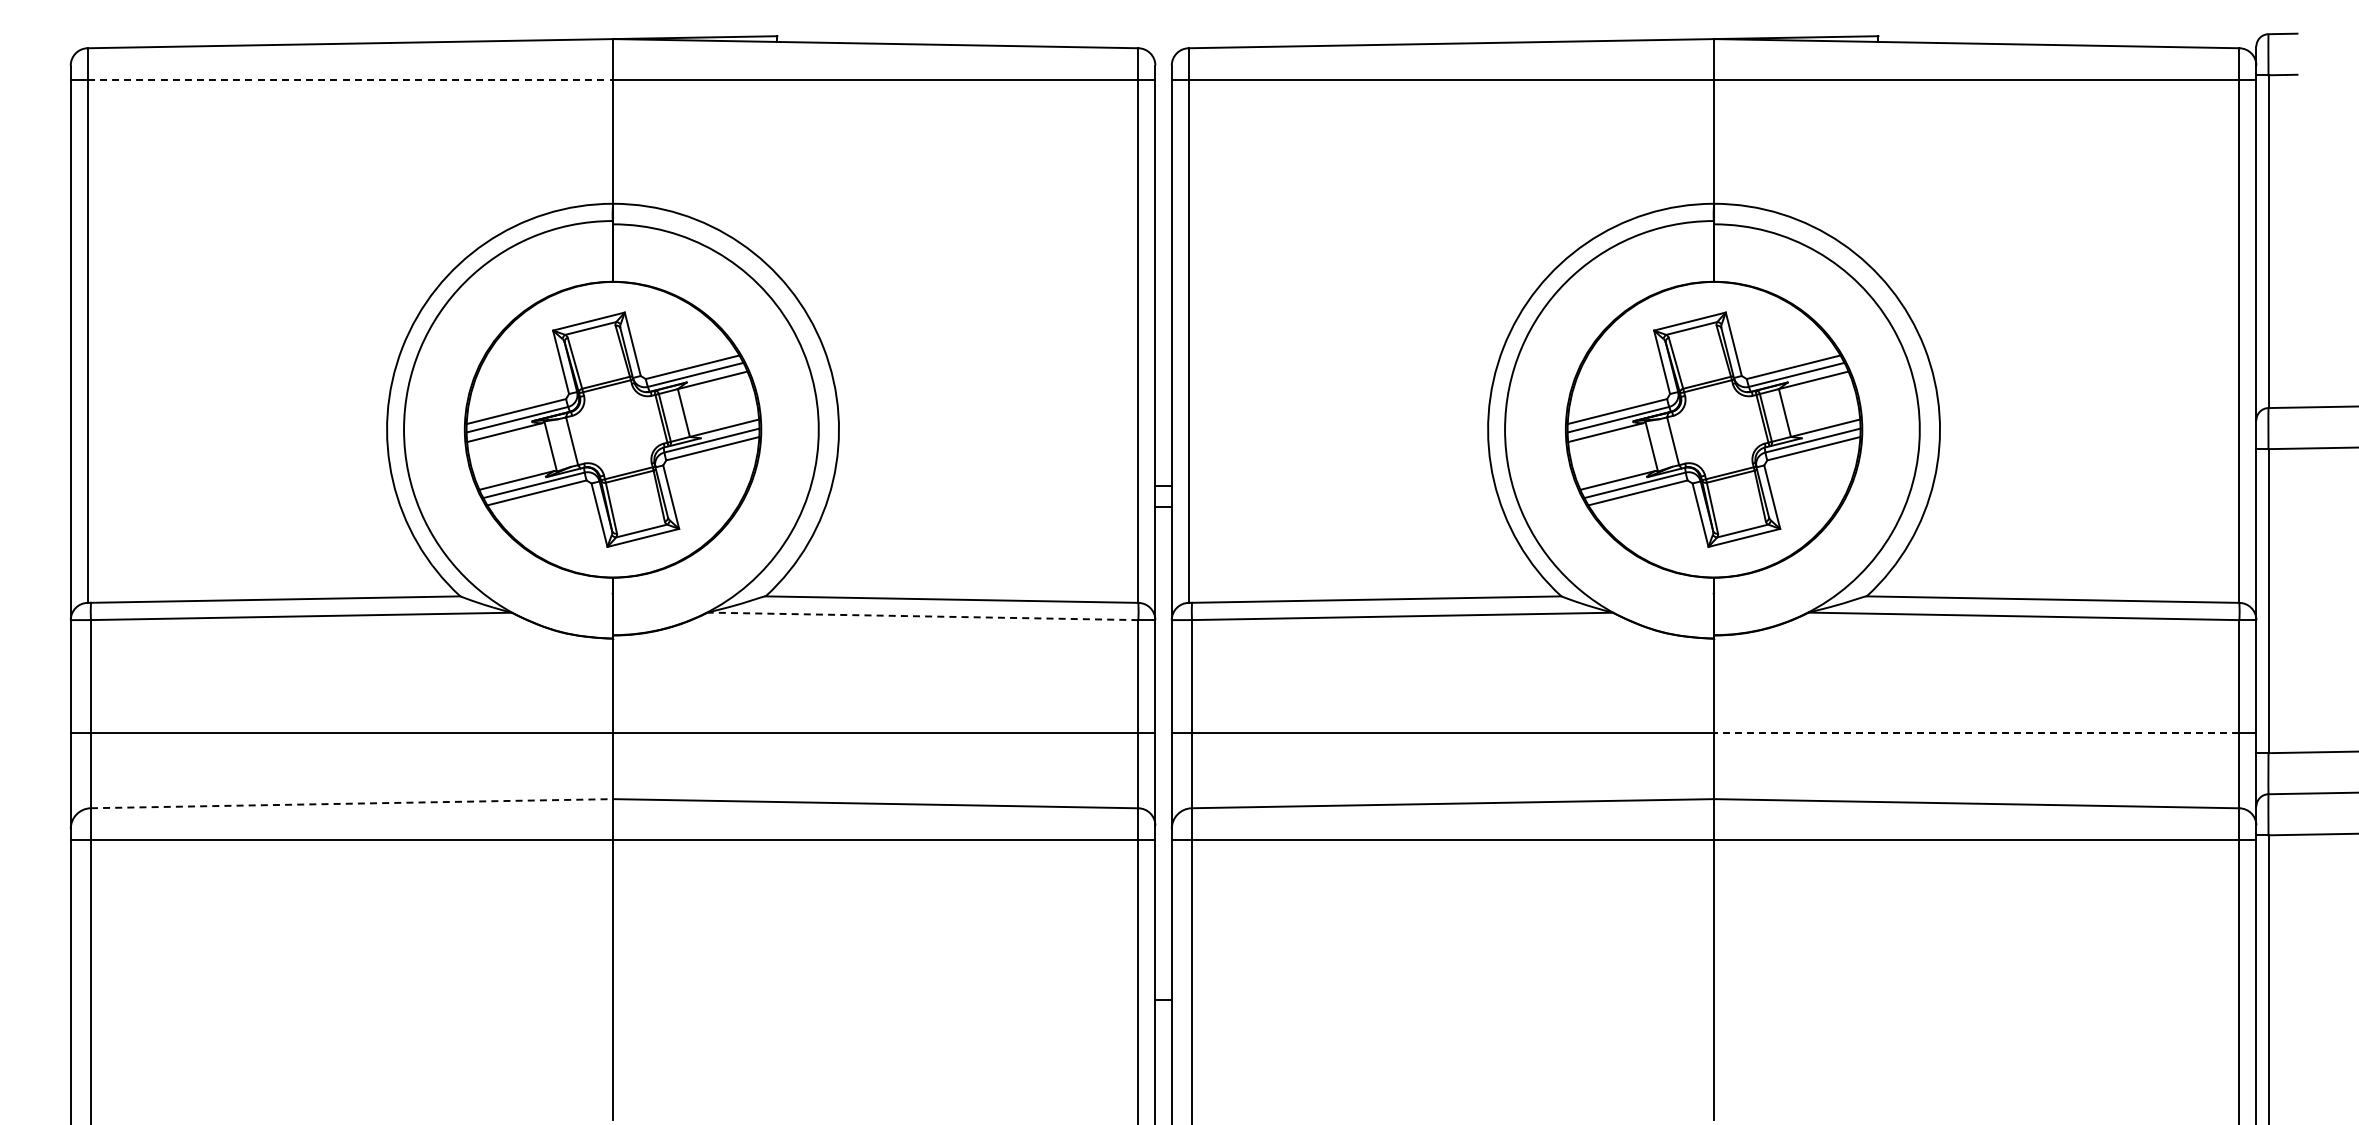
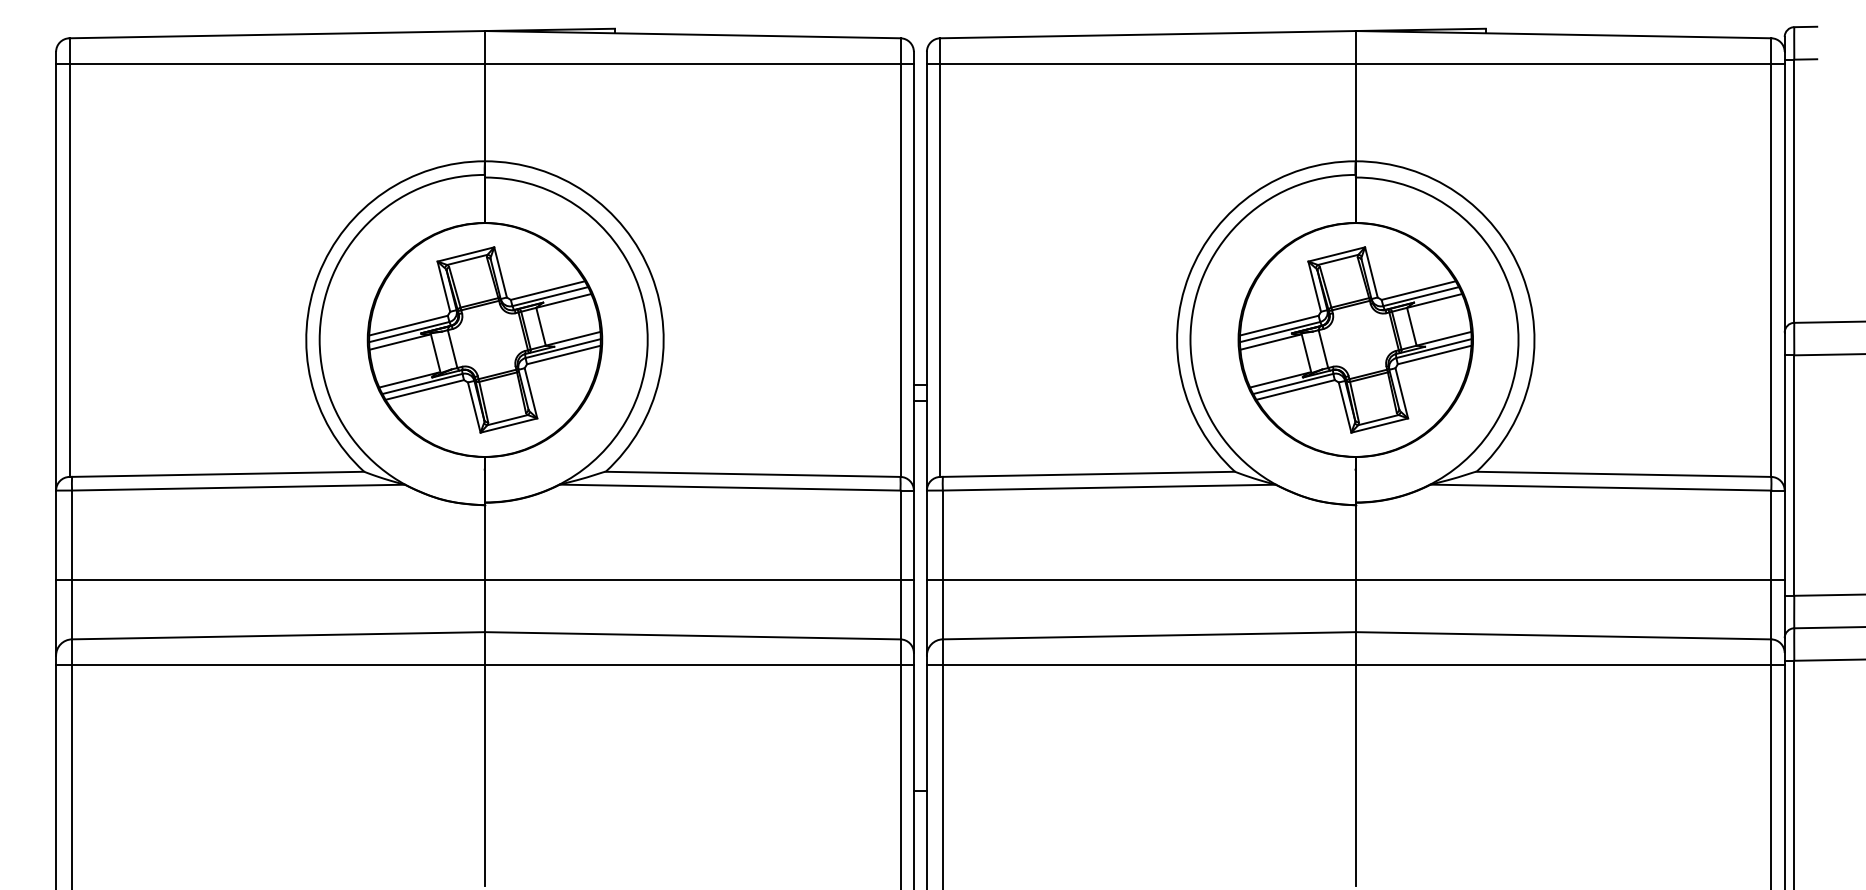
line: (350, 80) -> (277, 63), dashed -> solid
line: (922, 616) -> (729, 487), dashed -> solid
line: (1976, 733) -> (1563, 580), dashed -> solid
line: (352, 803) -> (278, 635), dashed -> solid

